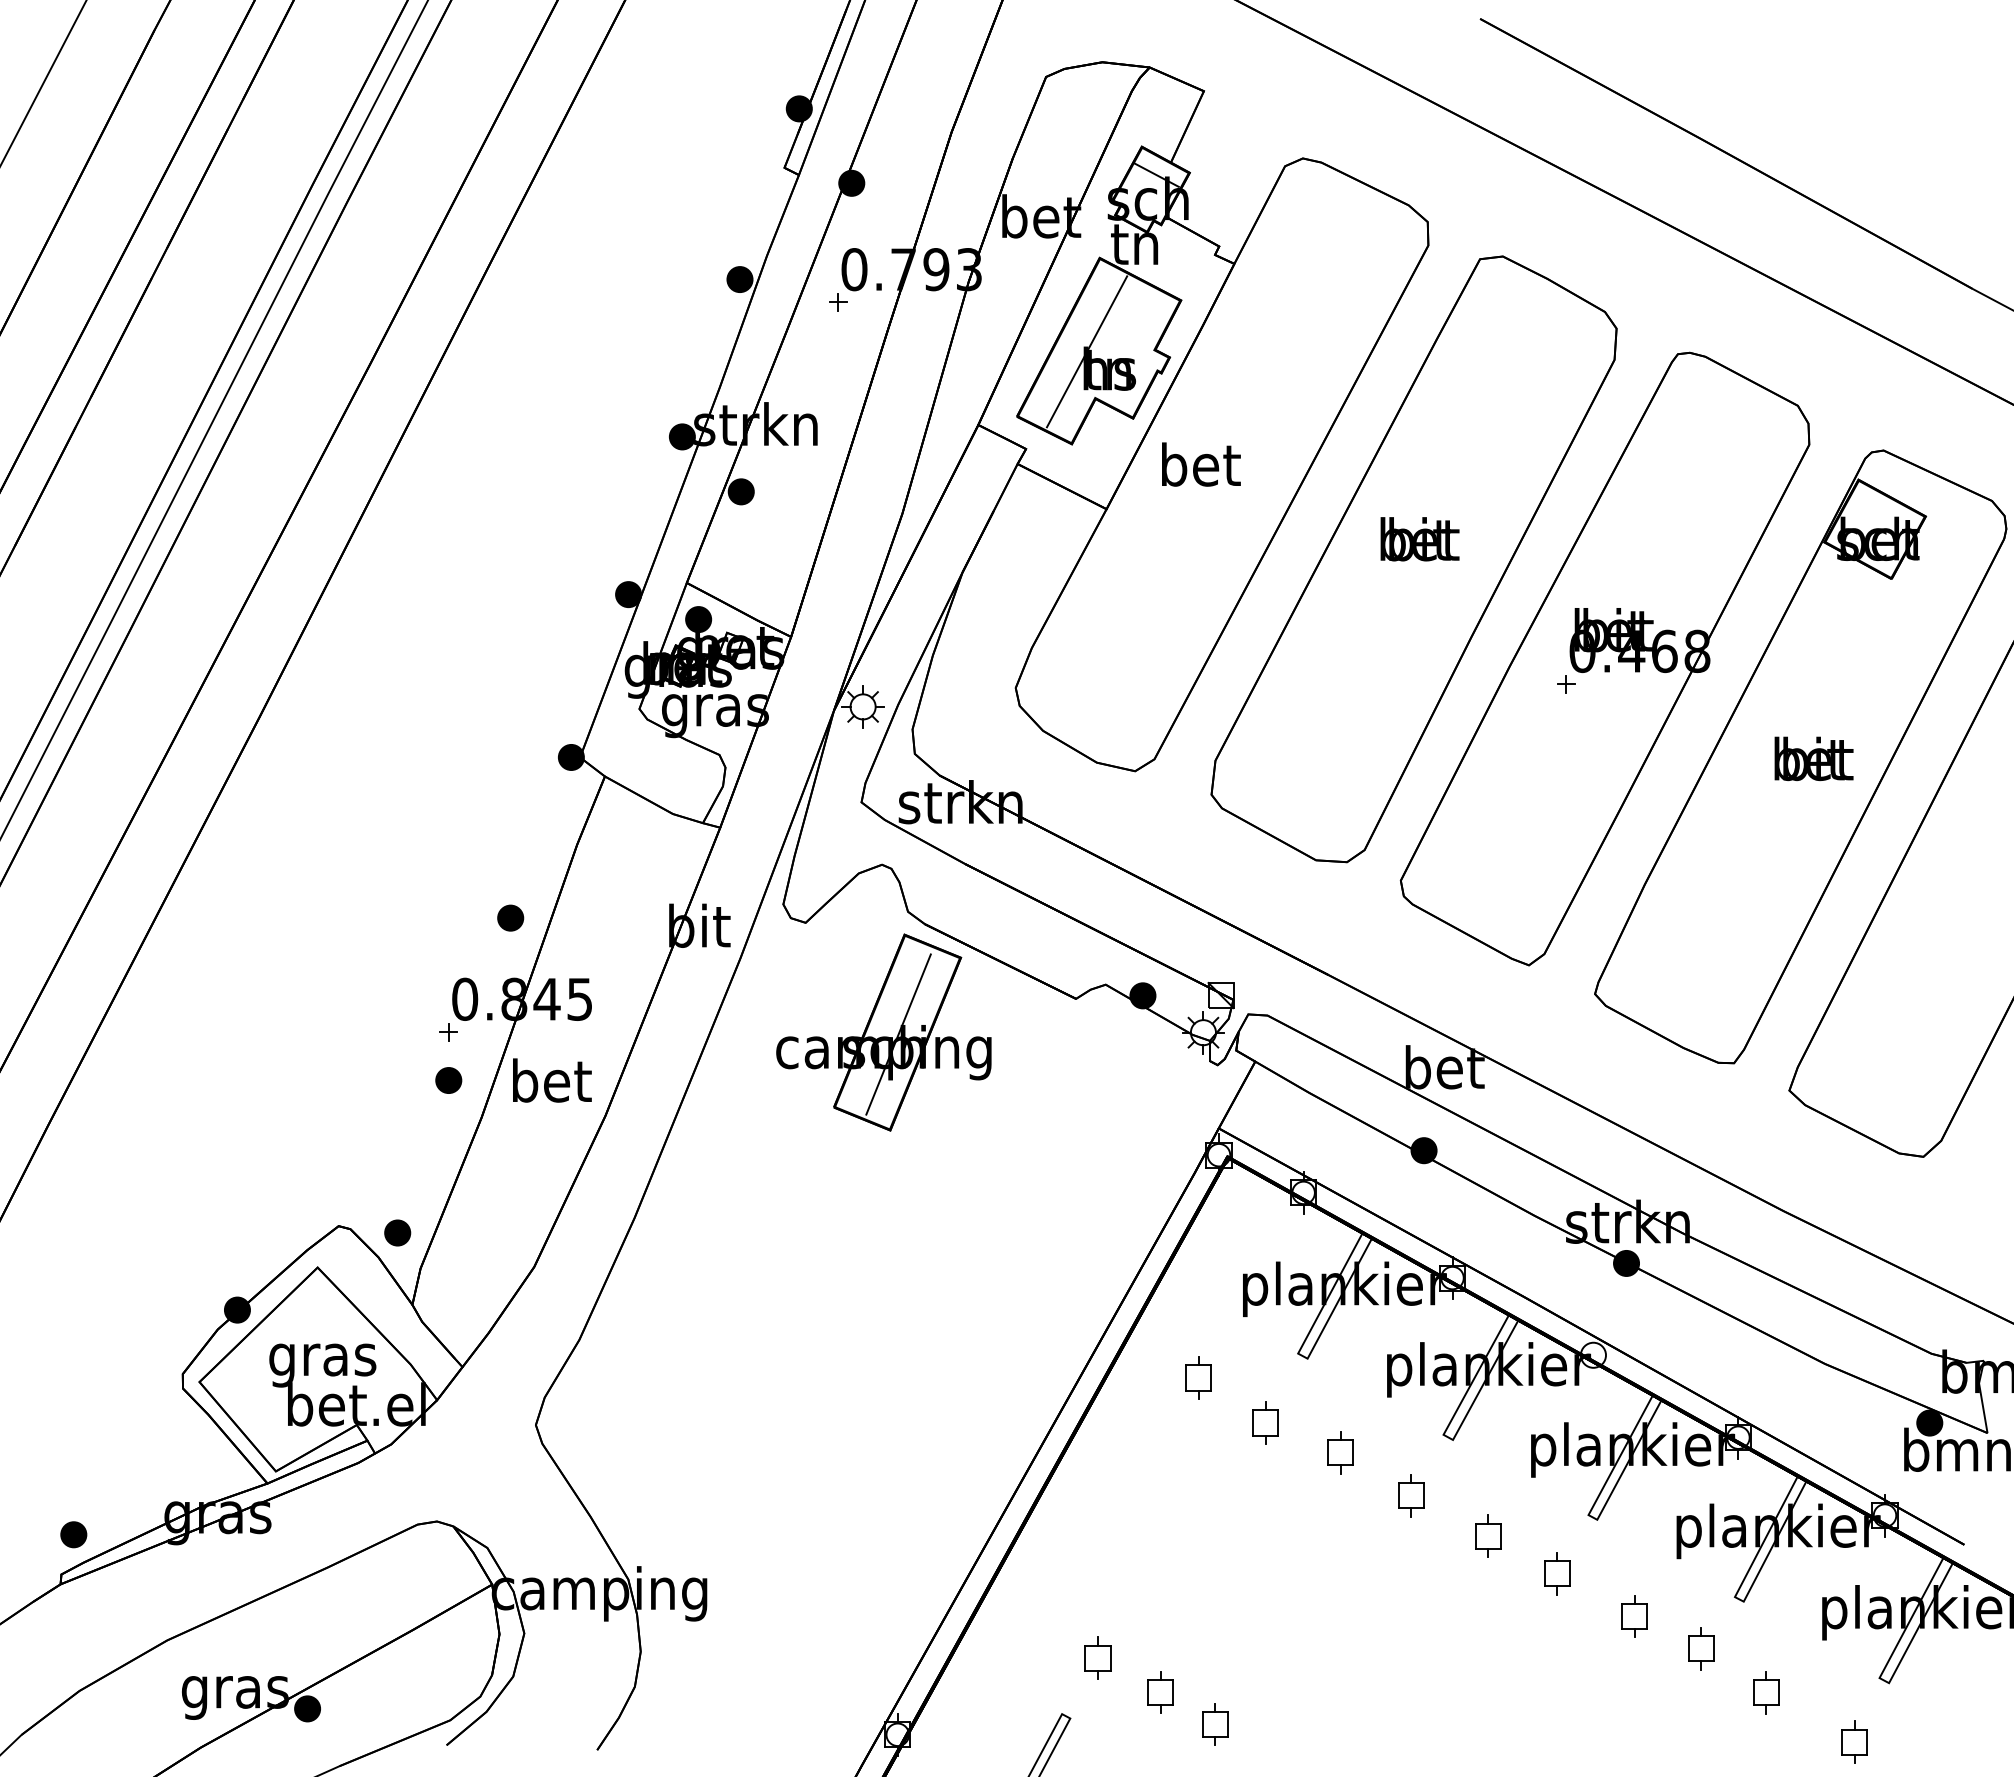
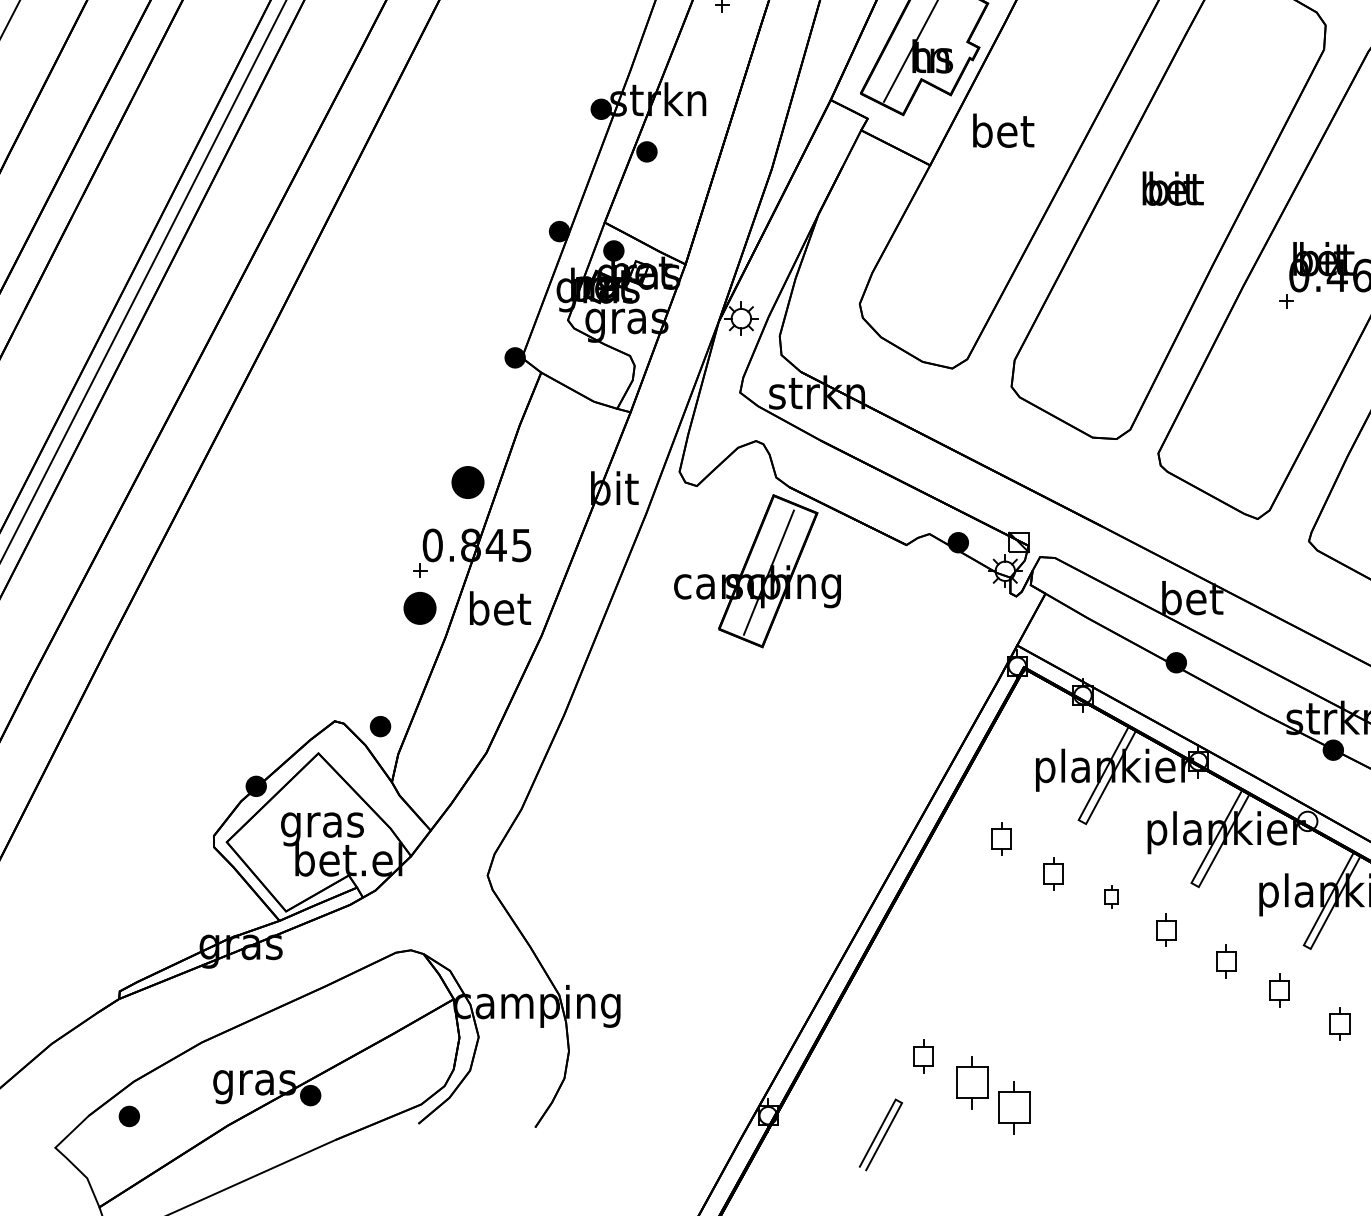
part: (510, 917) -> (468, 481), size x1.6
part: (448, 1080) -> (419, 608), size x1.6
part: (1340, 1452) -> (1111, 896), size x0.7
part: (73, 1534) -> (129, 1116), moved
part: (1160, 1692) -> (972, 1082), size x1.6
part: (1215, 1724) -> (1014, 1107), size x1.6

